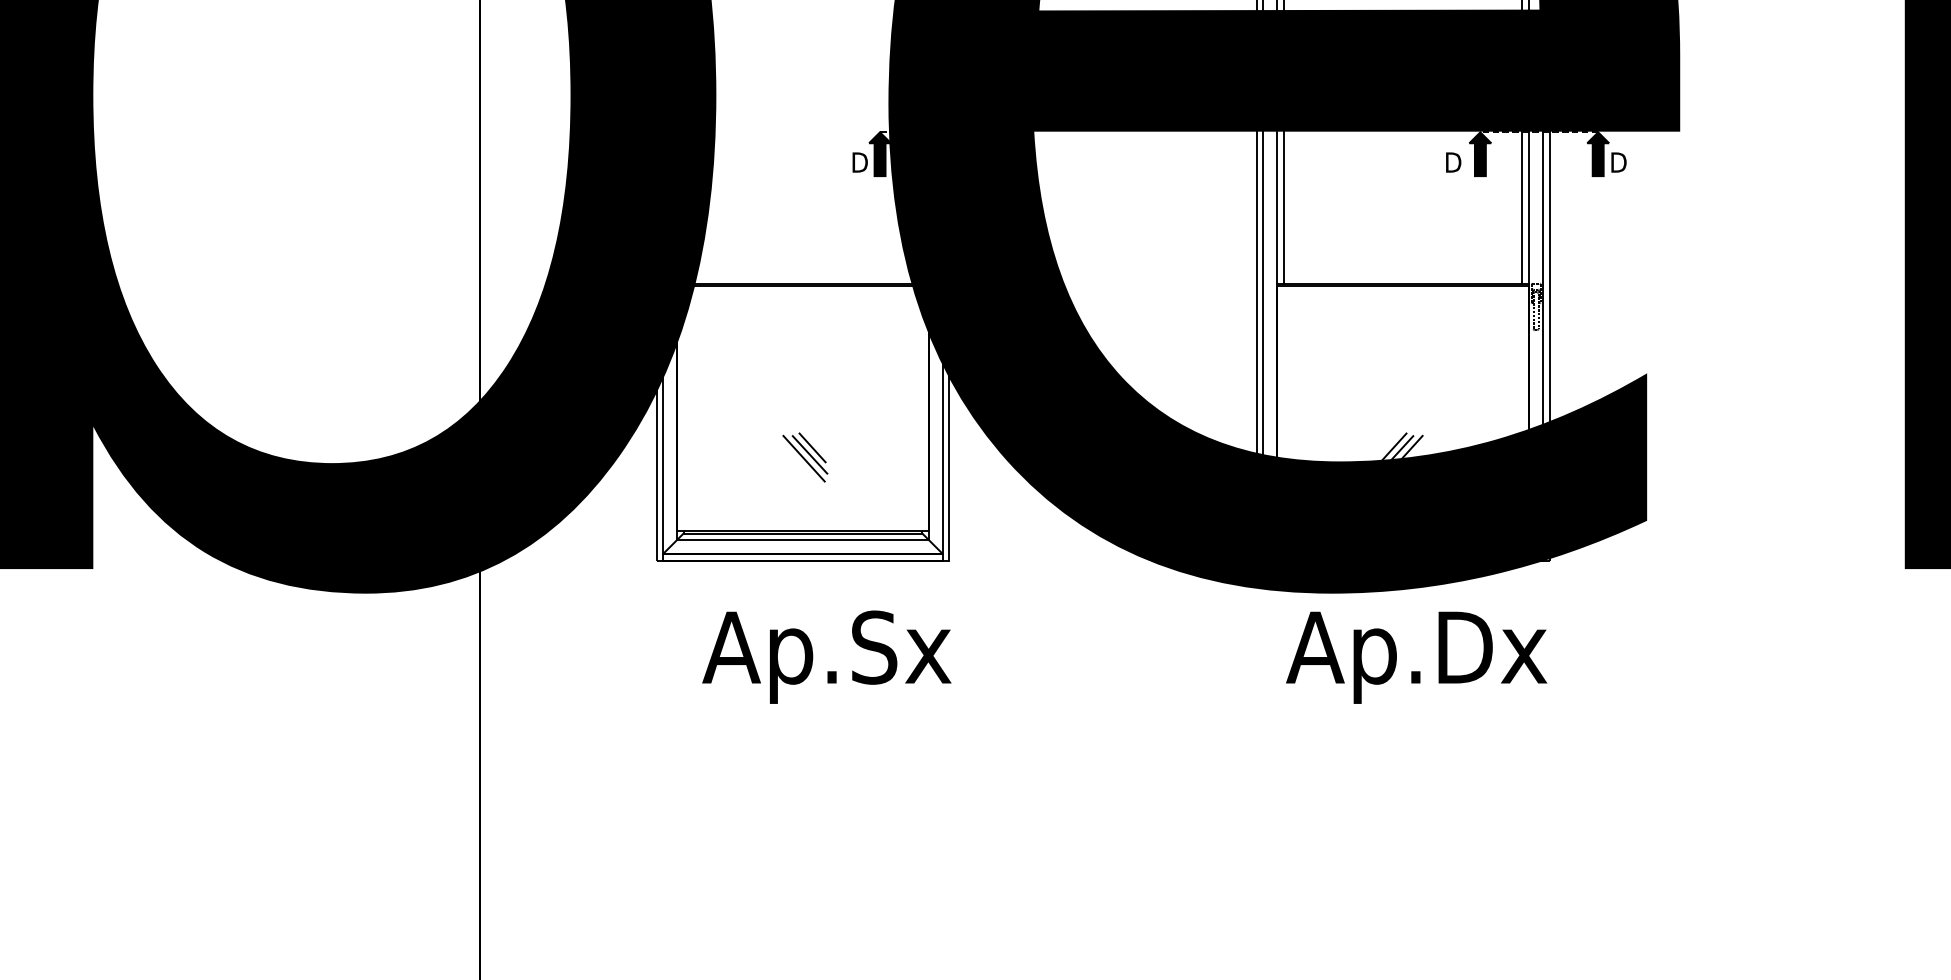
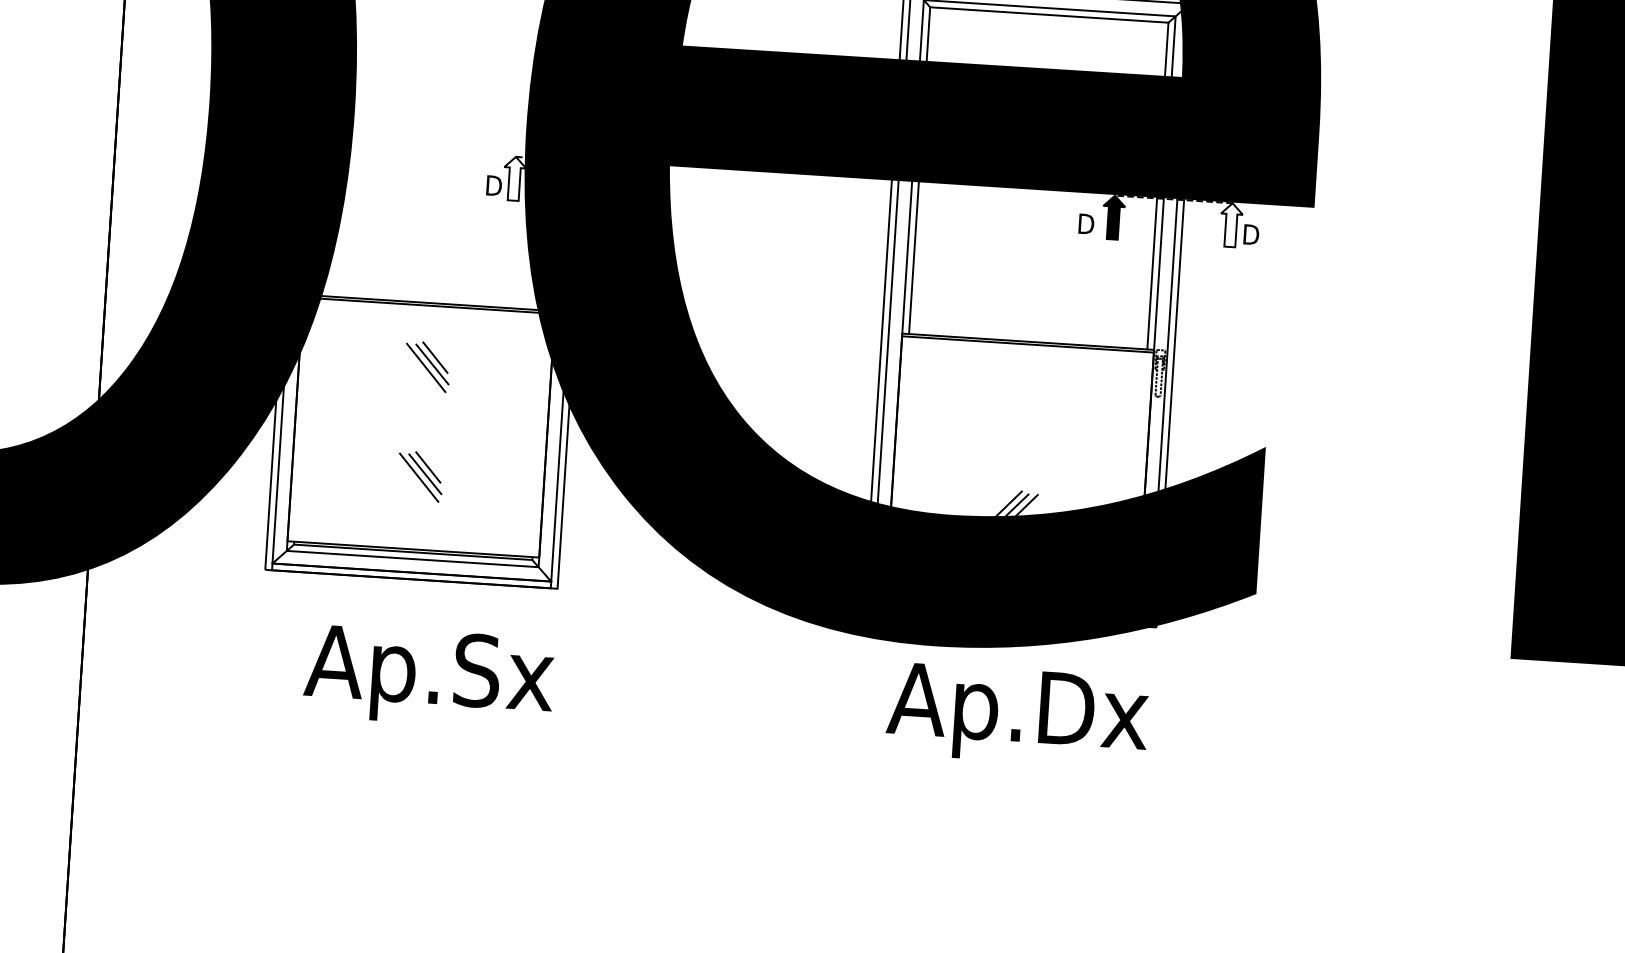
fill: (880, 154) -> (515, 179), removed
fill: (1598, 154) -> (1231, 225), removed
part: (805, 347) -> (427, 366), added

